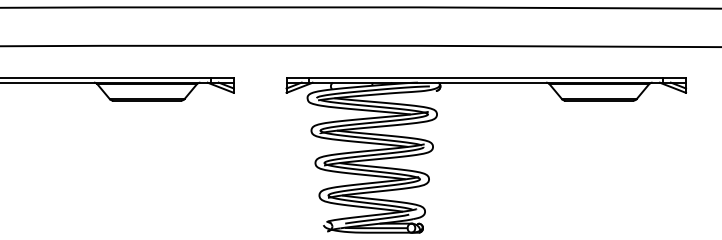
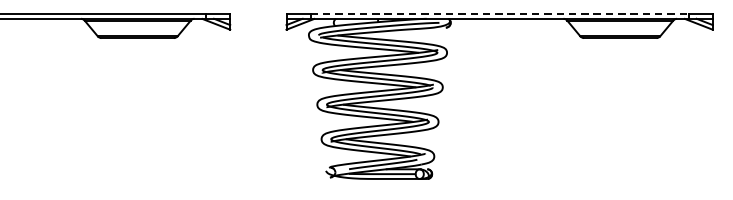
line: (486, 78) -> (499, 14), solid -> dashed

